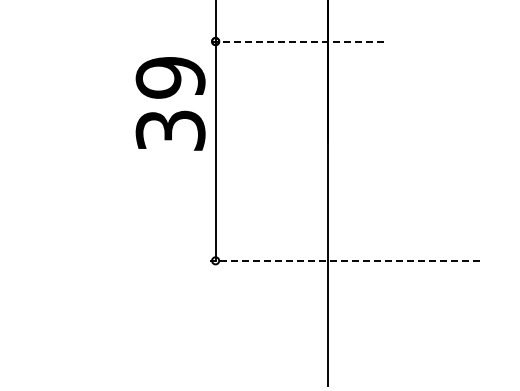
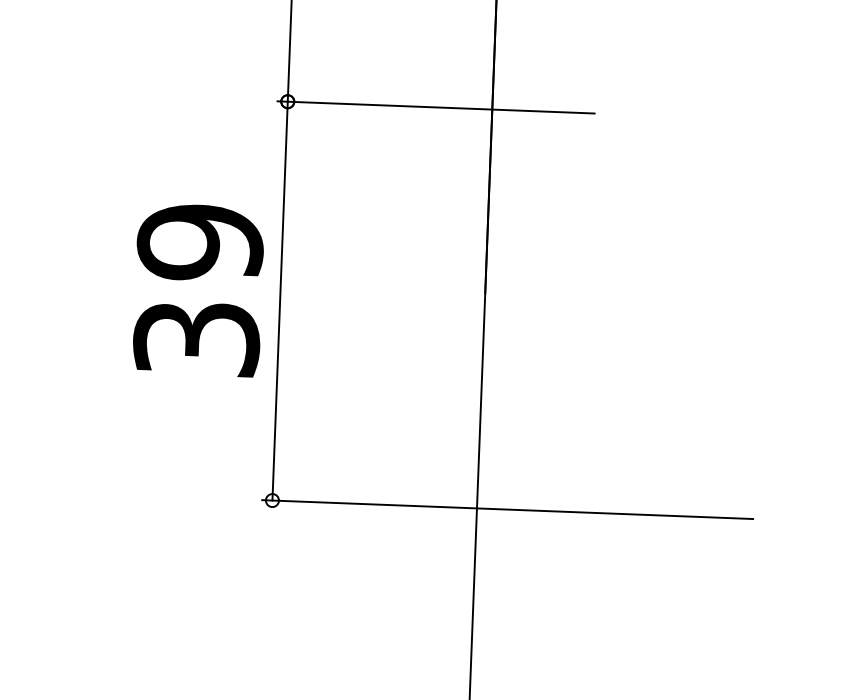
line: (296, 41) -> (434, 107), dashed -> solid
text: (170, 103) -> (198, 289), moved
line: (344, 260) -> (506, 508), dashed -> solid

